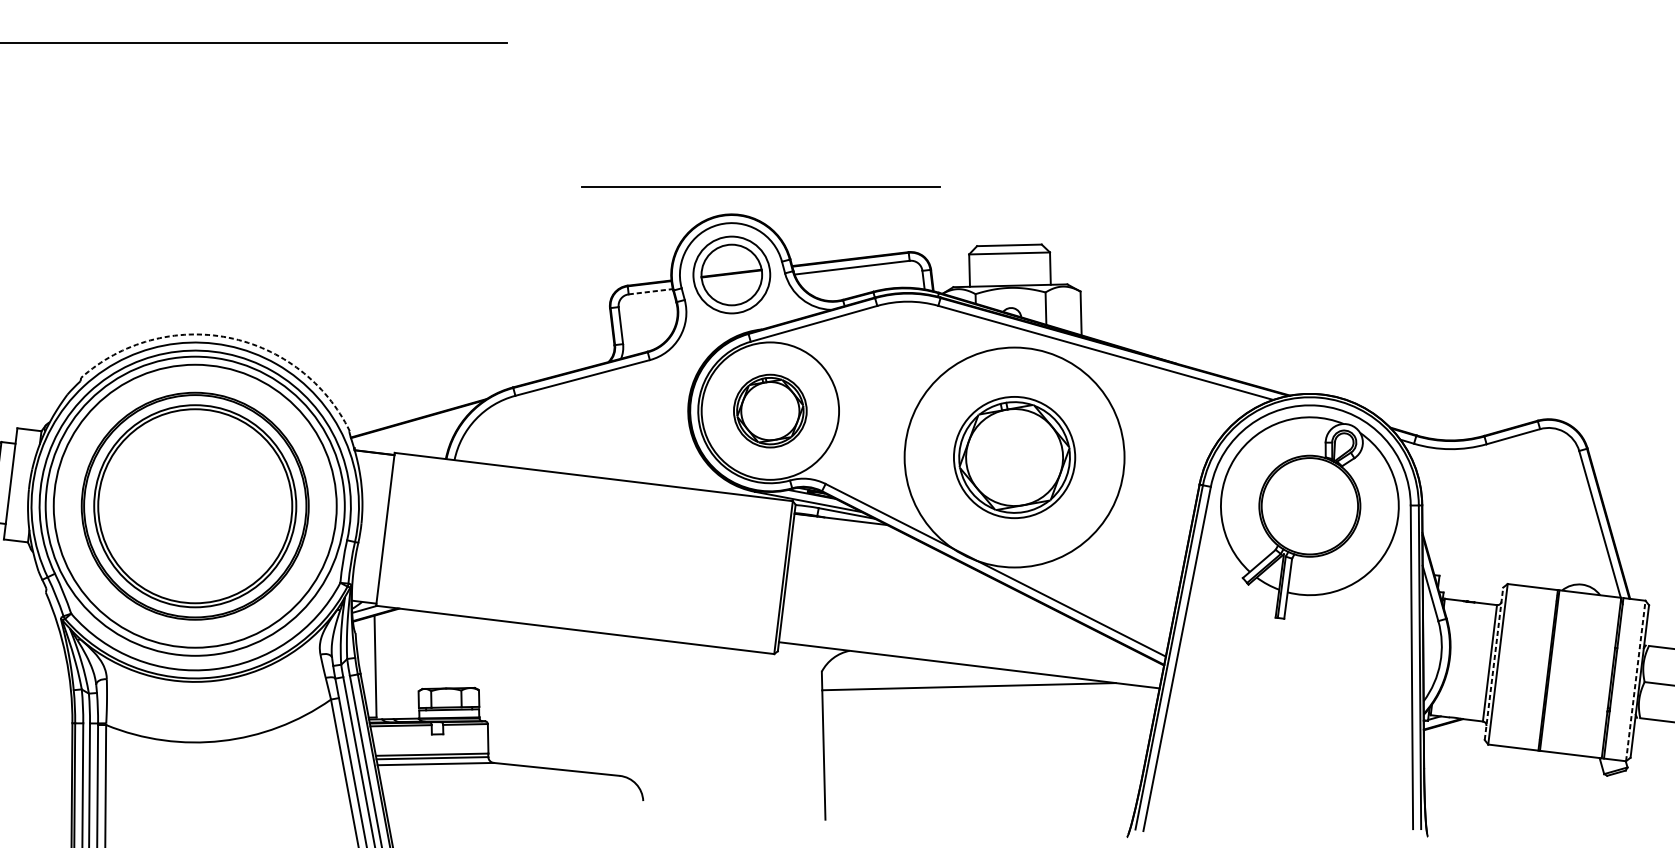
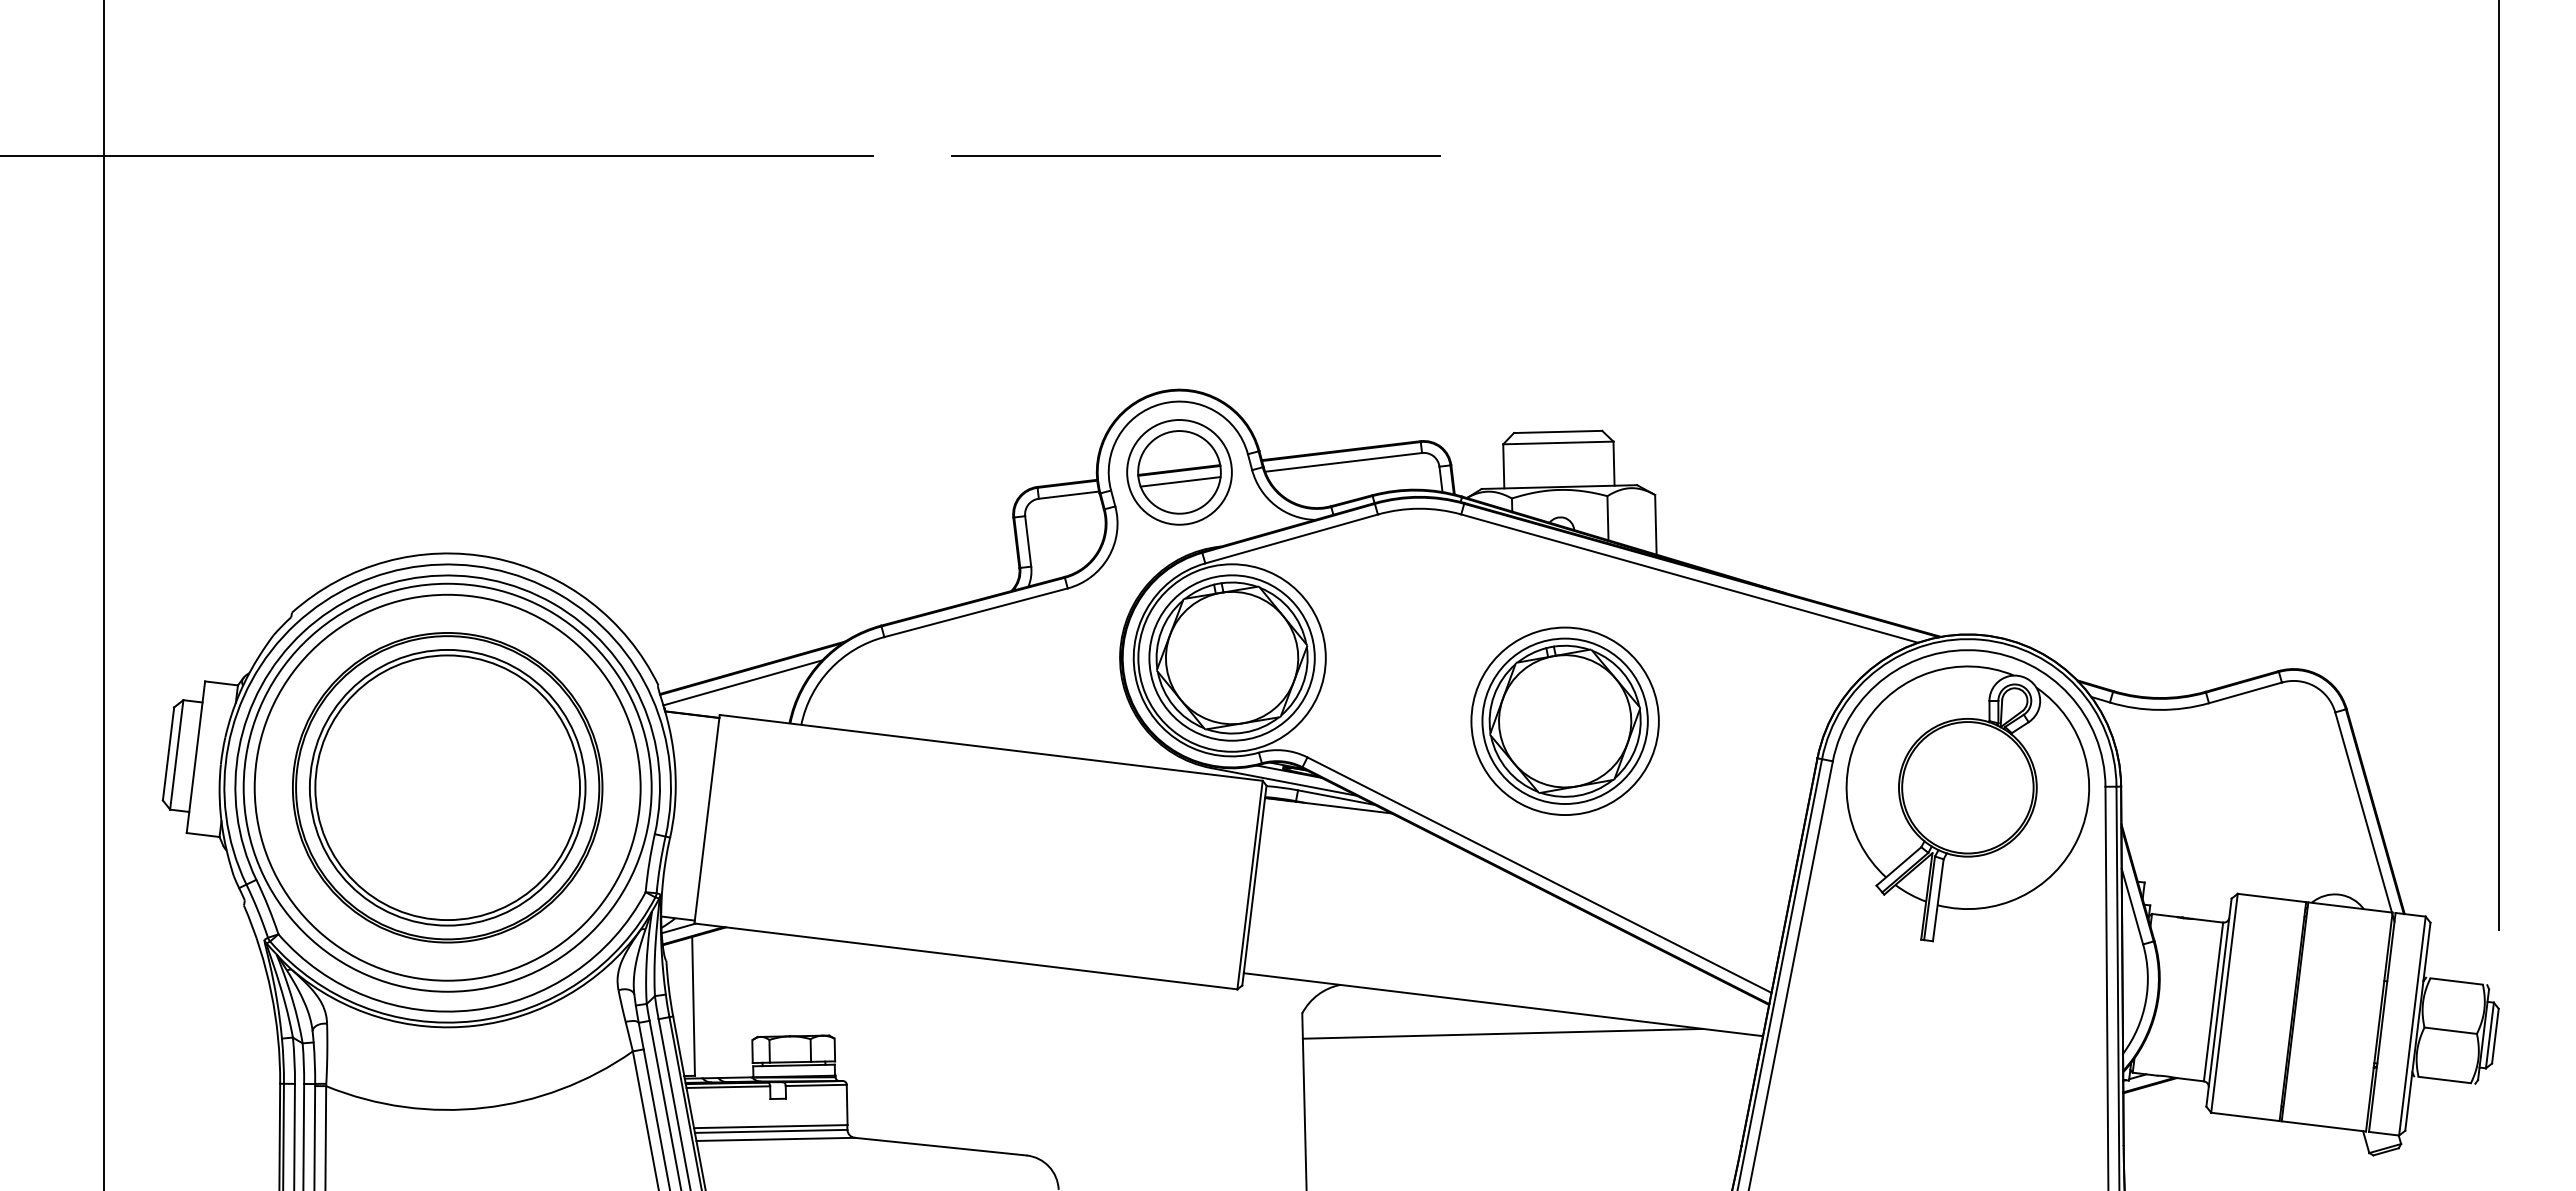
line: (760, 186) -> (1195, 155), moved
line: (732, 281) -> (1180, 481), added
line: (651, 291) -> (1069, 495), dashed -> solid
arc: (228, 337) -> (493, 557), dashed -> solid
part: (769, 410) -> (1231, 657), size x1.67
line: (411, 429) -> (742, 682), added
circle: (1014, 457) -> (1564, 721), size x0.62
line: (1494, 663) -> (2219, 1002), dashed -> solid
line: (1635, 680) -> (2412, 1025), dashed -> solid

